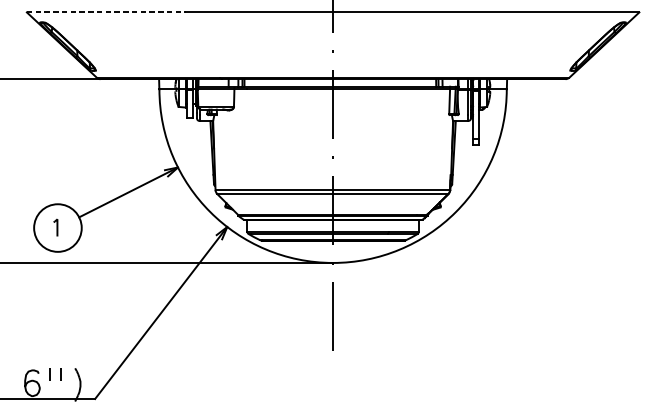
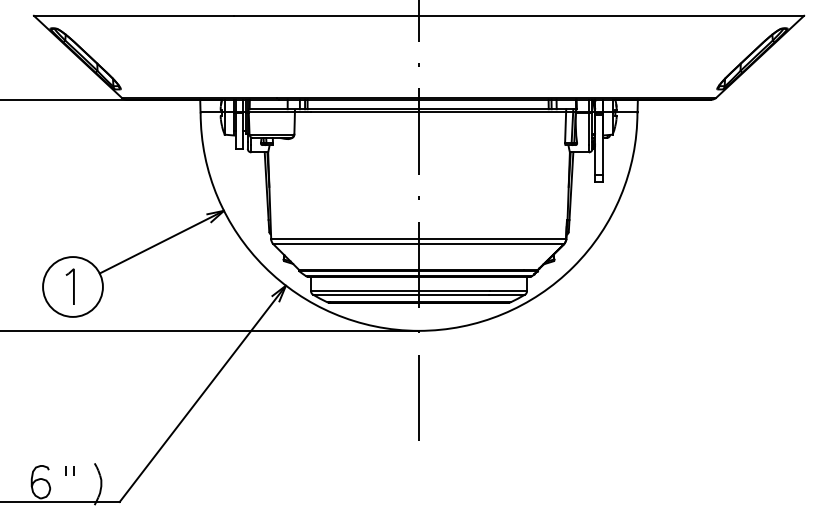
line: (106, 12) -> (134, 15), dashed -> solid
part: (55, 227) -> (69, 286), size x1.67
part: (55, 373) -> (69, 470), size x0.62

